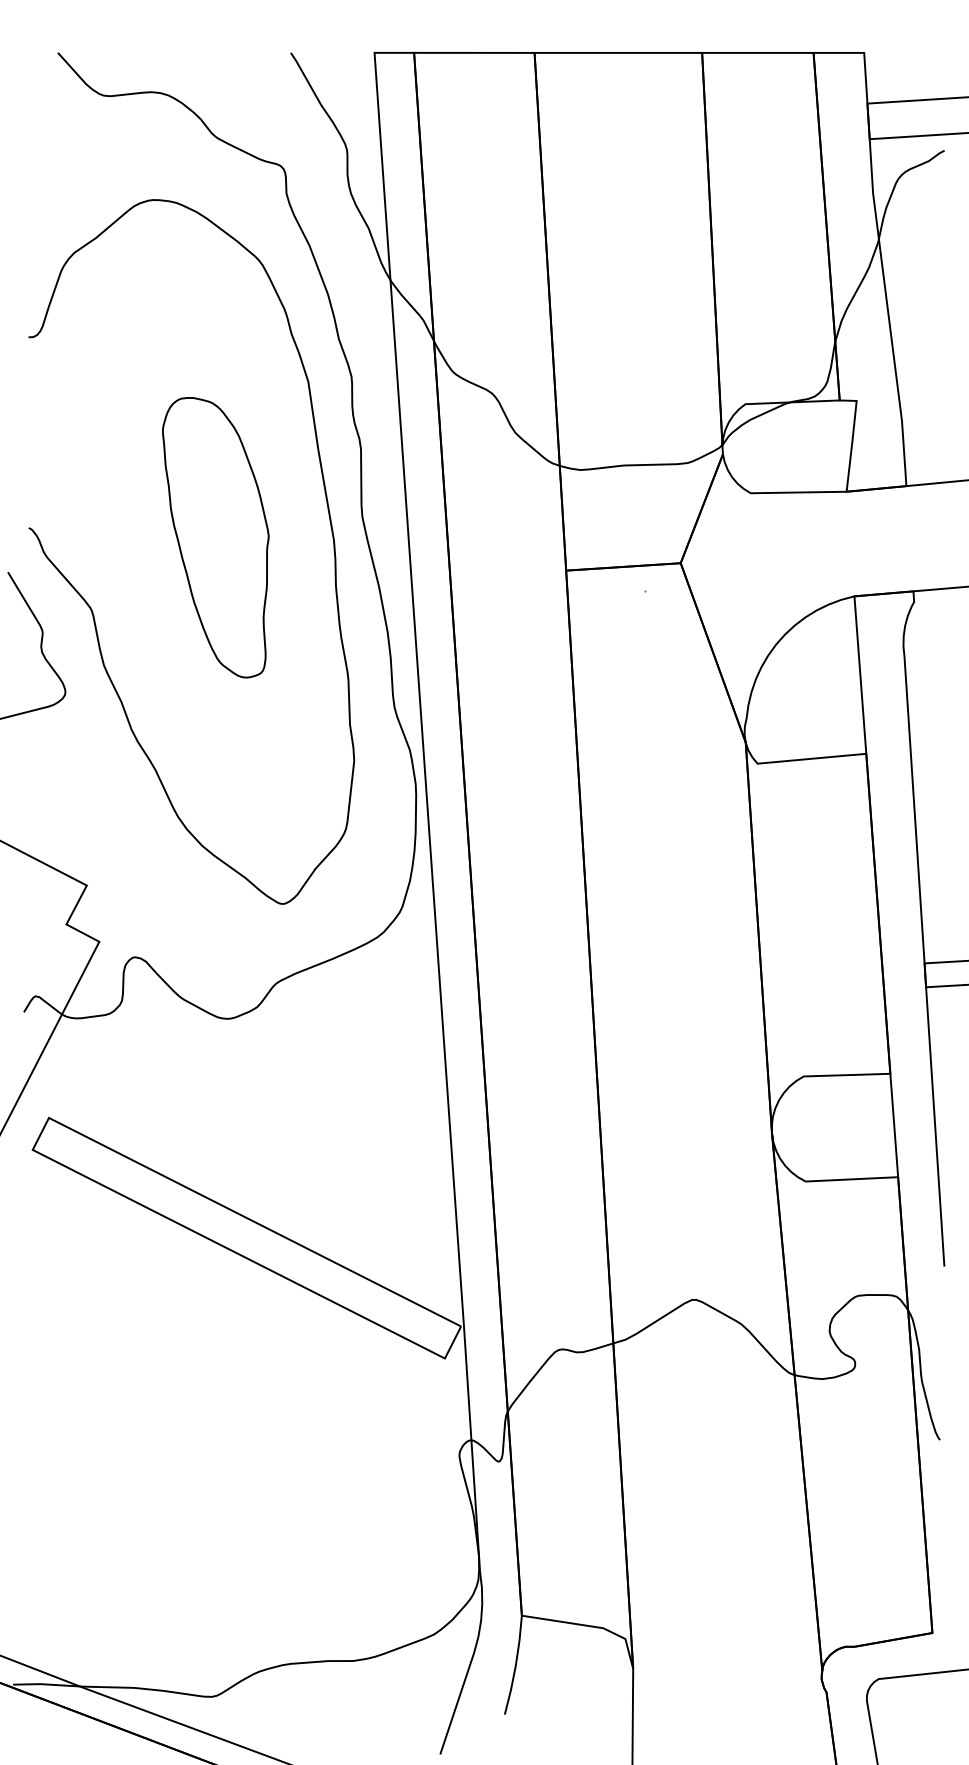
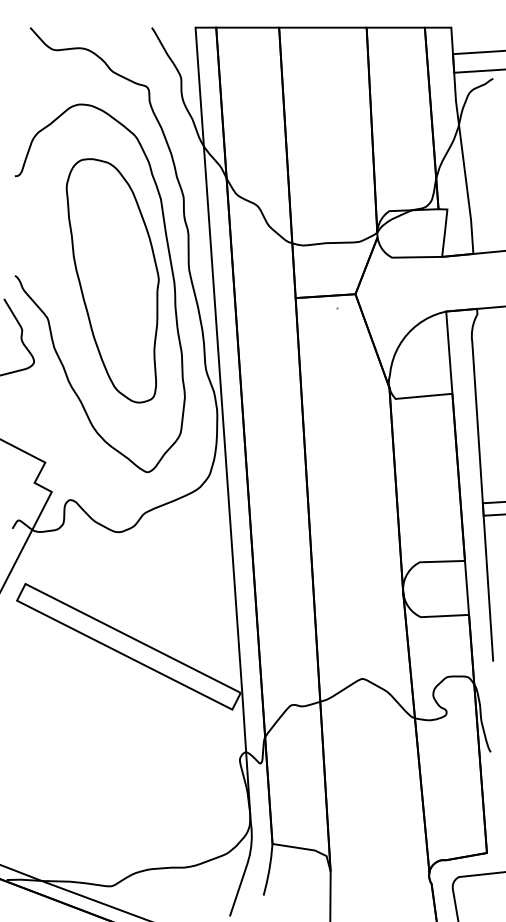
part: (215, 536) -> (112, 280), size x1.67

